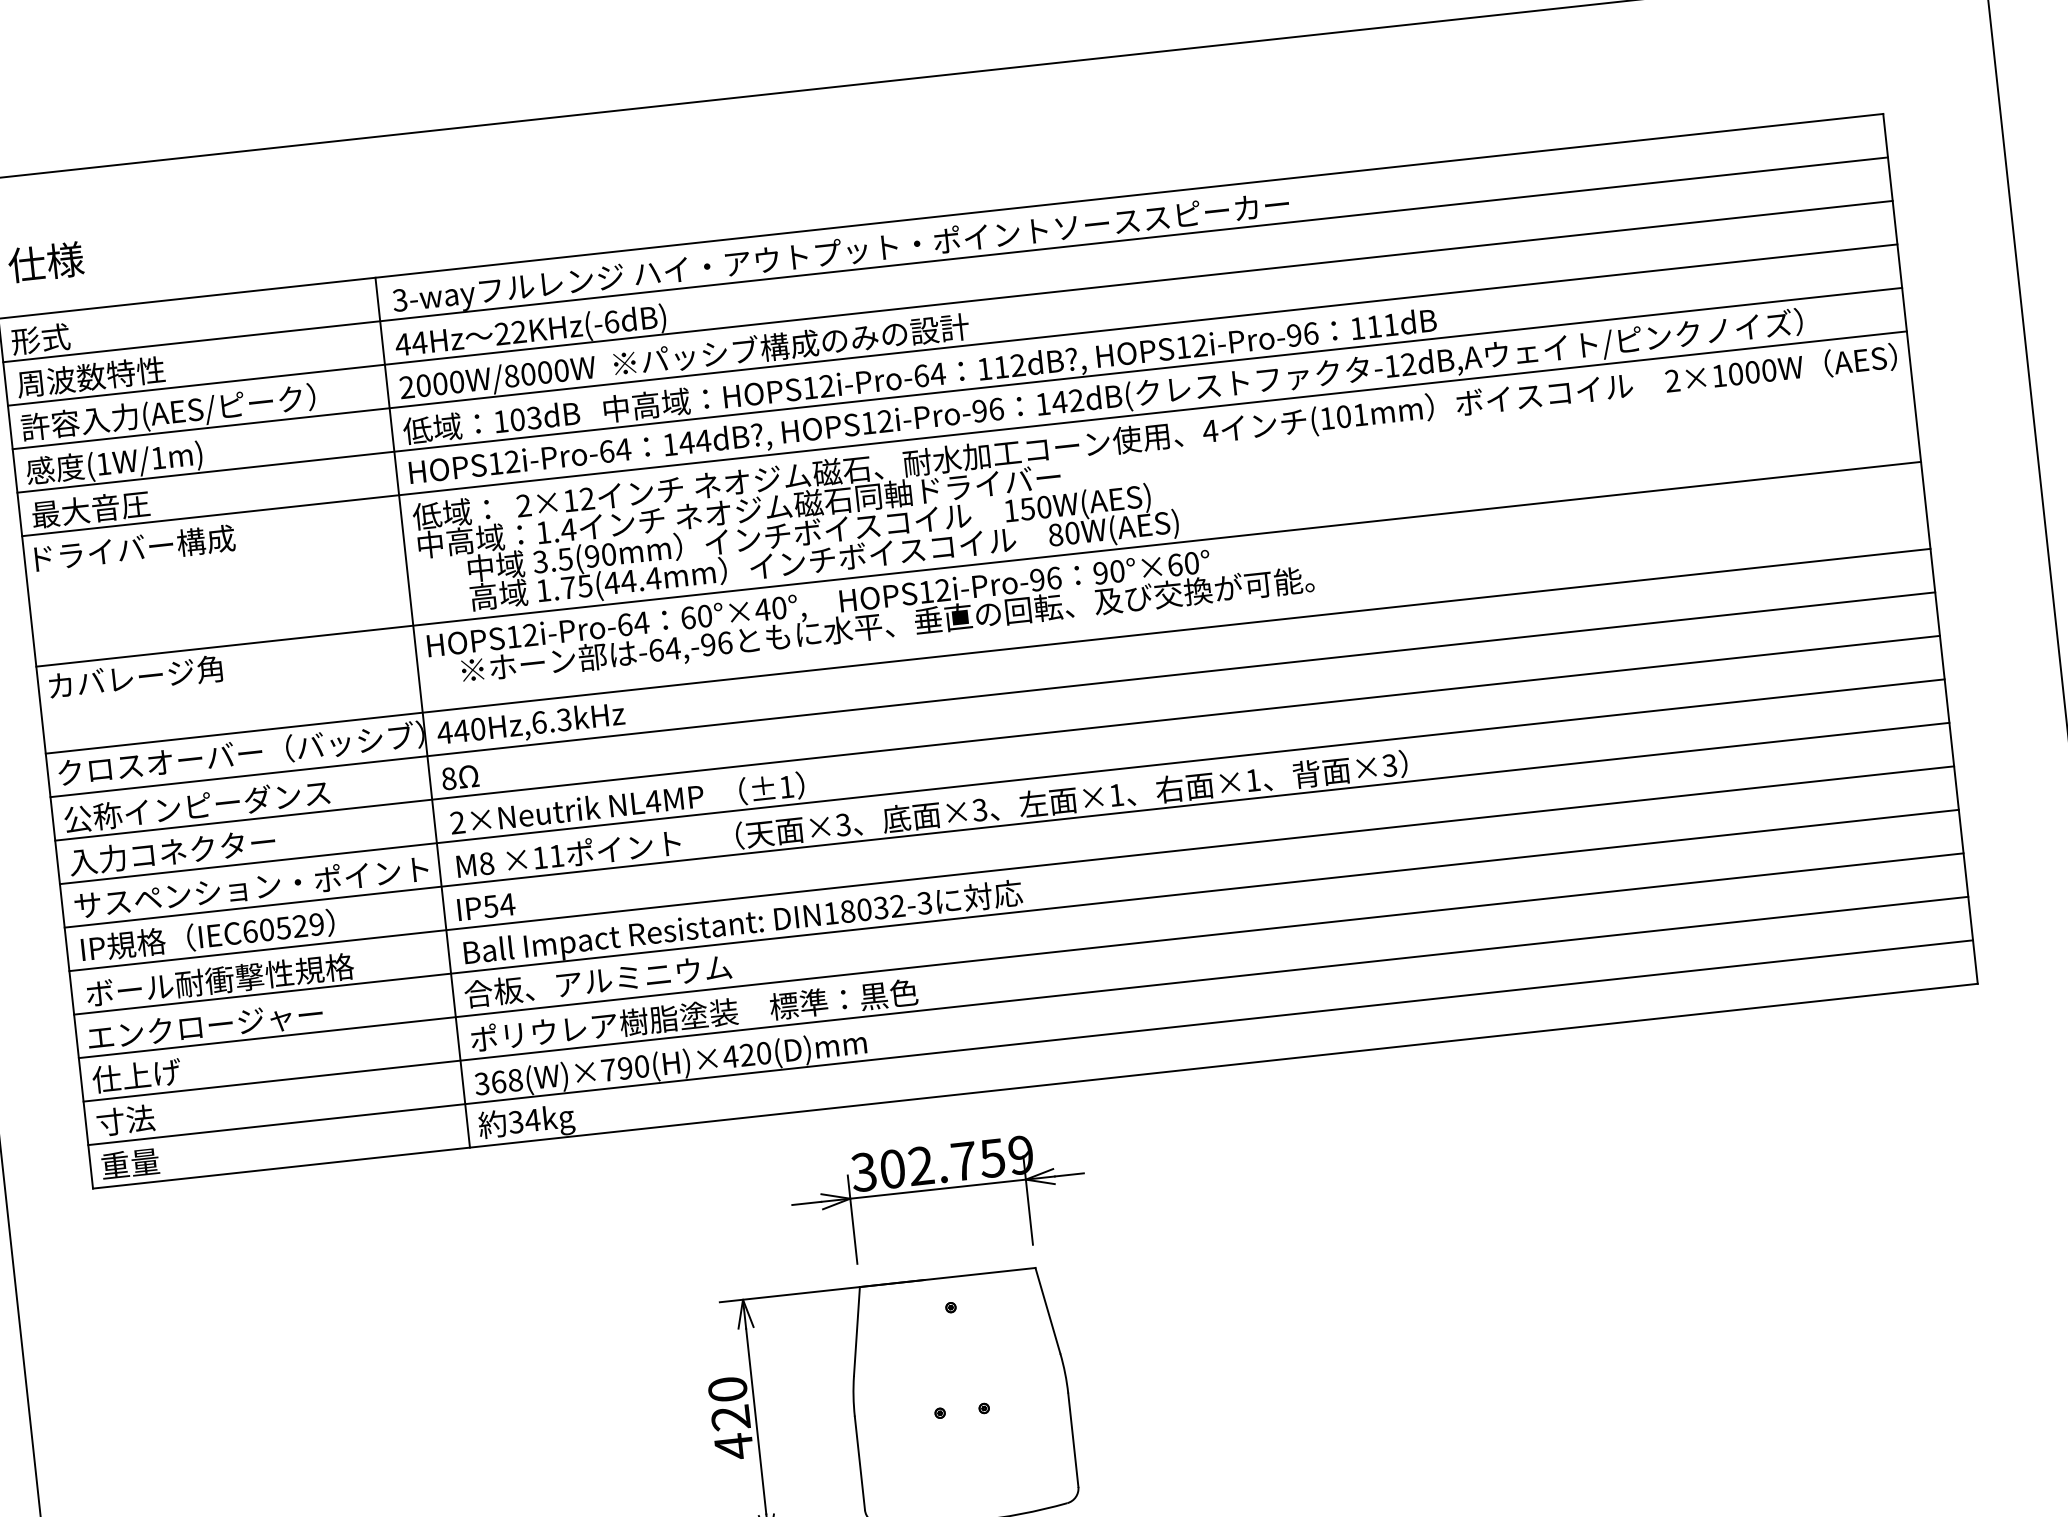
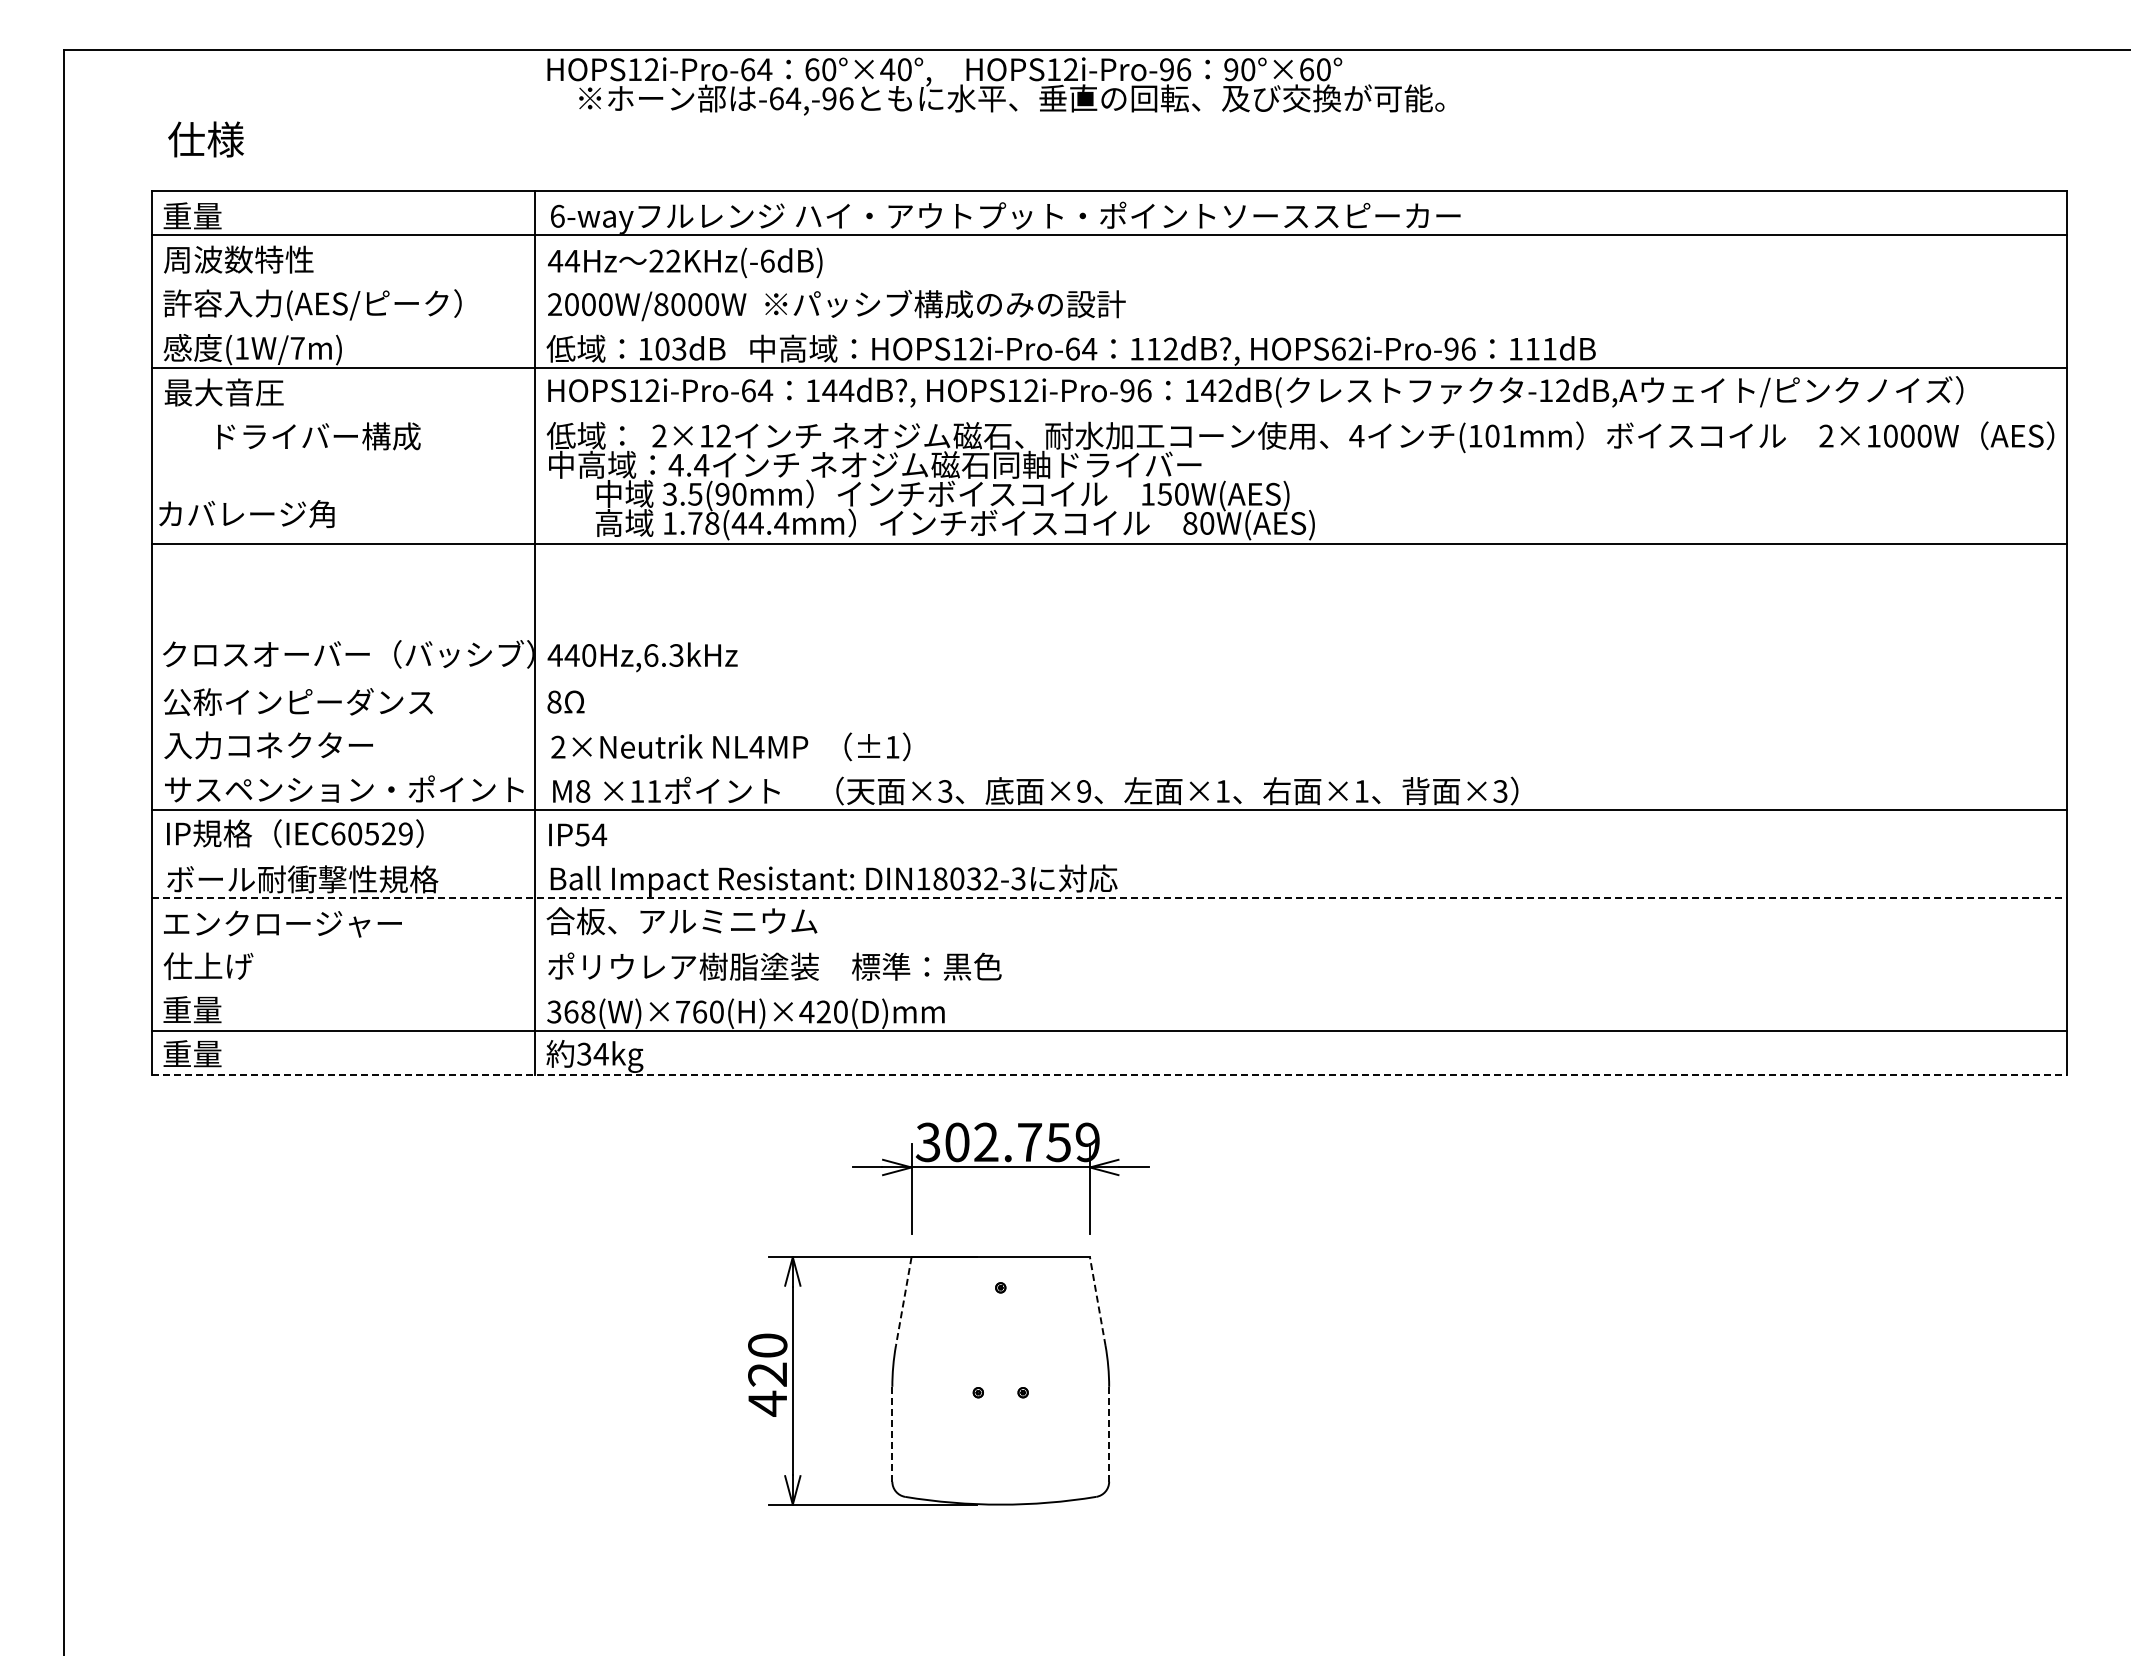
text: (399, 299) -> (557, 215), 3-way -> 6-way
line: (950, 303) -> (1109, 279), removed
text: (40, 339) -> (192, 216), 形式 -> 重量
line: (954, 346) -> (1109, 323), removed
text: (1182, 346) -> (1338, 348), HOPS12i-Pro-96 -> HOPS62i-Pro-96
line: (964, 433) -> (1109, 411), removed
text: (158, 458) -> (297, 348), (1W/1m) -> (1W/7m)
text: (542, 532) -> (675, 465), 1.4 -> 4.4
text: (135, 548) -> (319, 436), moved
text: (585, 586) -> (712, 523), 1.75(44.4mm -> 1.78(44.4mm
text: (870, 614) -> (995, 86), moved
line: (987, 650) -> (1109, 632), removed
text: (135, 676) -> (246, 513), moved
line: (992, 695) -> (1109, 677), removed
line: (997, 738) -> (1109, 721), removed
line: (1002, 781) -> (1109, 765), removed
text: (980, 810) -> (1084, 791), ×3 -> ×9
line: (1011, 868) -> (1109, 853), removed
line: (1017, 911) -> (1110, 897), solid -> dashed
line: (1021, 956) -> (1109, 942), removed
line: (1025, 999) -> (1109, 986), removed
text: (625, 1067) -> (700, 1011), 368(W)×790(H)×420(D)mm -> 368(W)×760(H)×420(D)mm
line: (1036, 1085) -> (1110, 1074), solid -> dashed
text: (125, 1120) -> (192, 1009), 寸法 -> 重量
line: (1047, 1310) -> (1097, 1301), solid -> dashed
line: (856, 1332) -> (903, 1302), solid -> dashed
line: (1073, 1439) -> (1109, 1433), solid -> dashed
line: (860, 1463) -> (892, 1434), solid -> dashed

